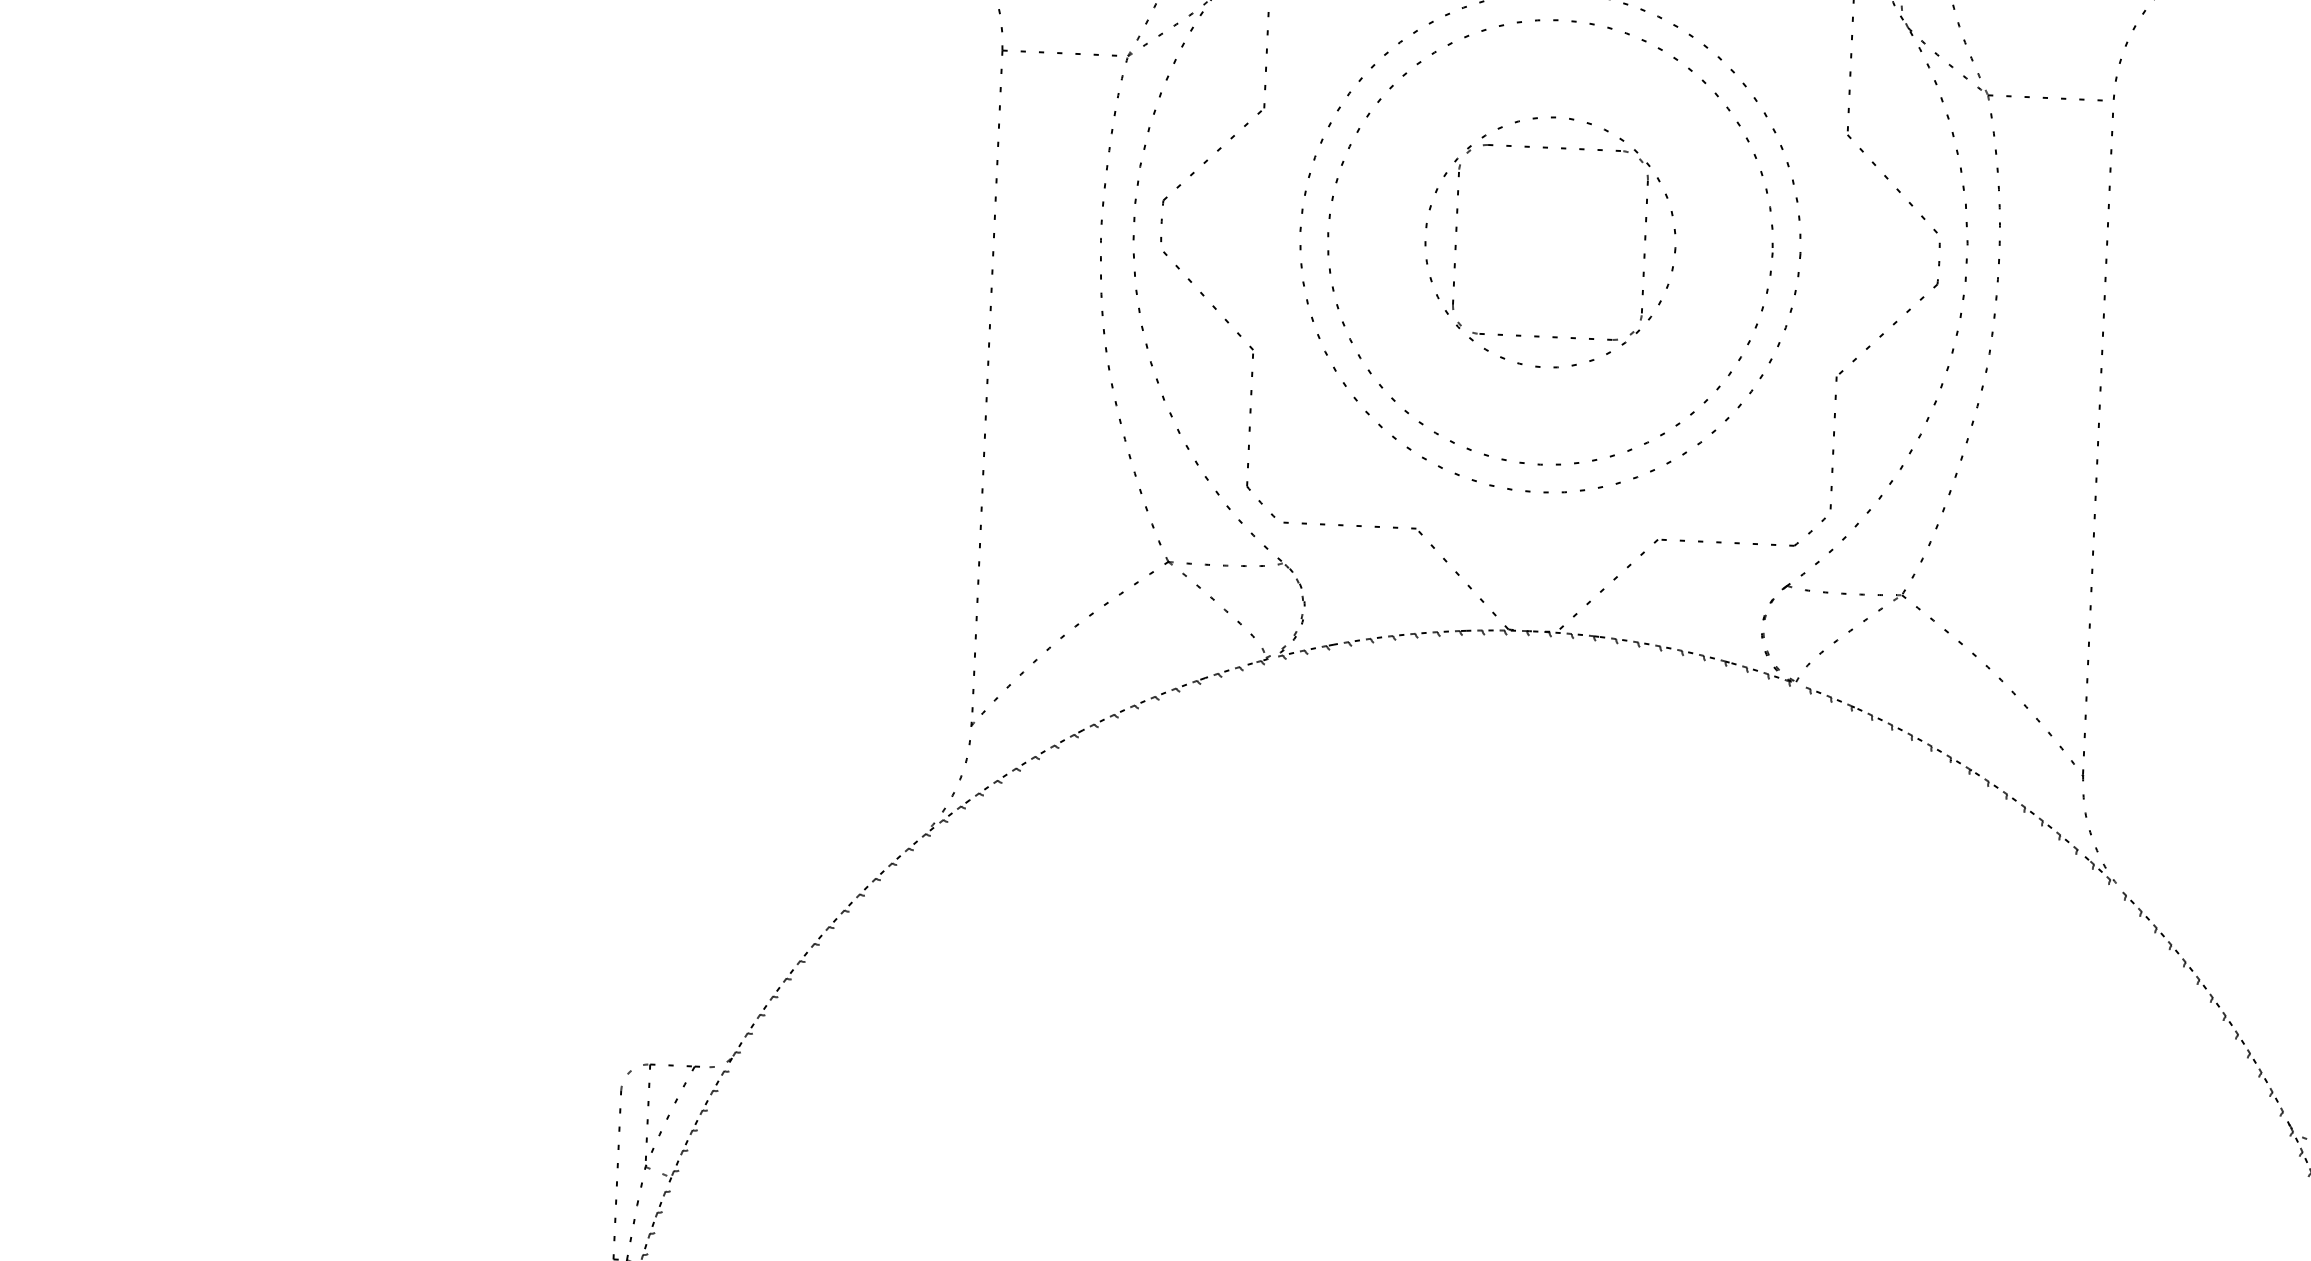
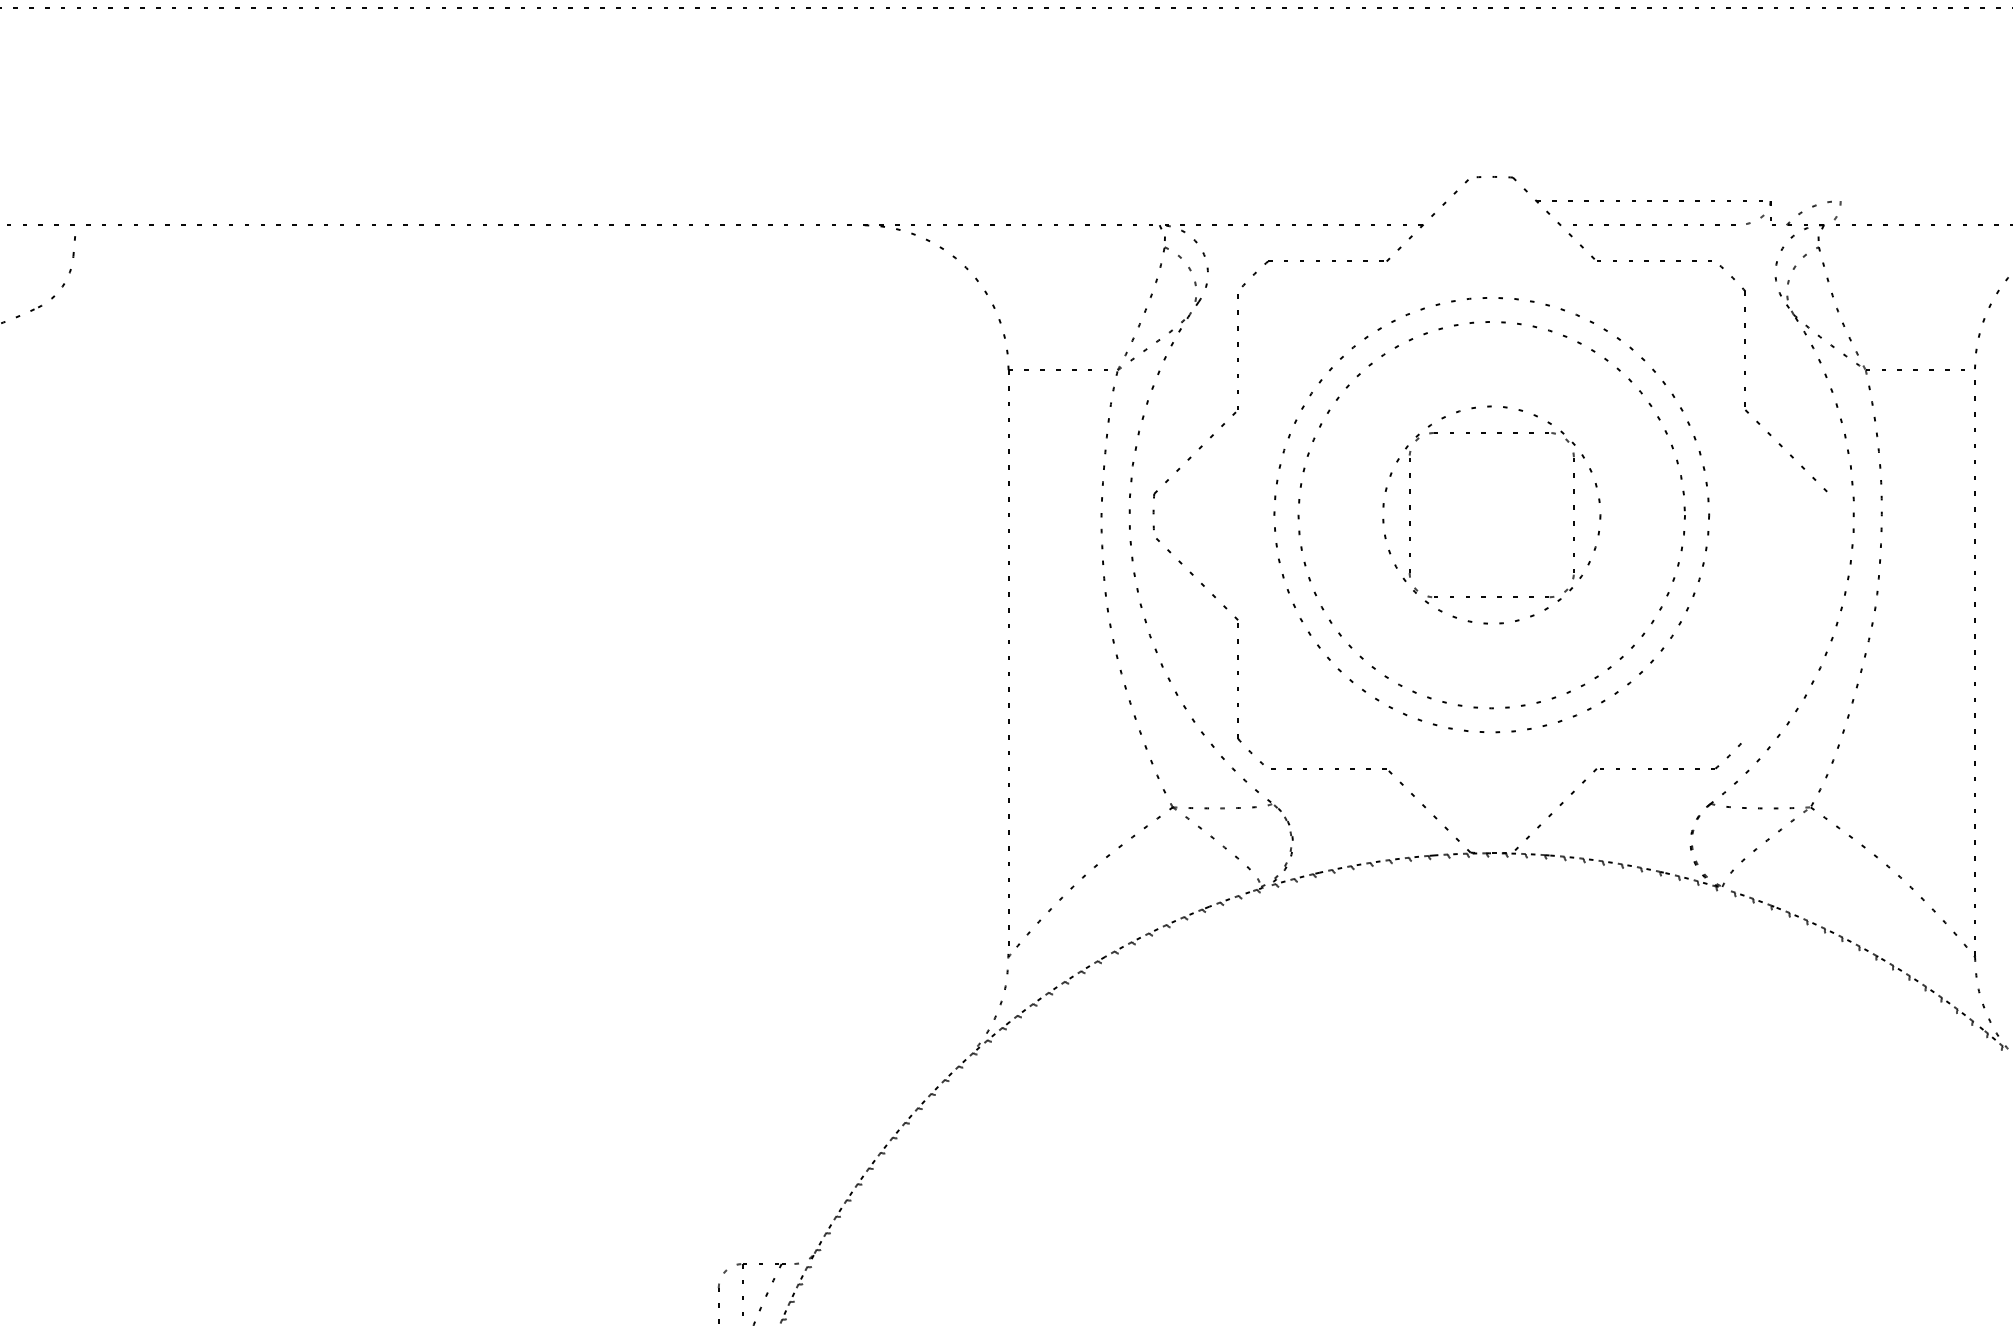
part: (1867, 349) -> (1771, 595), removed

